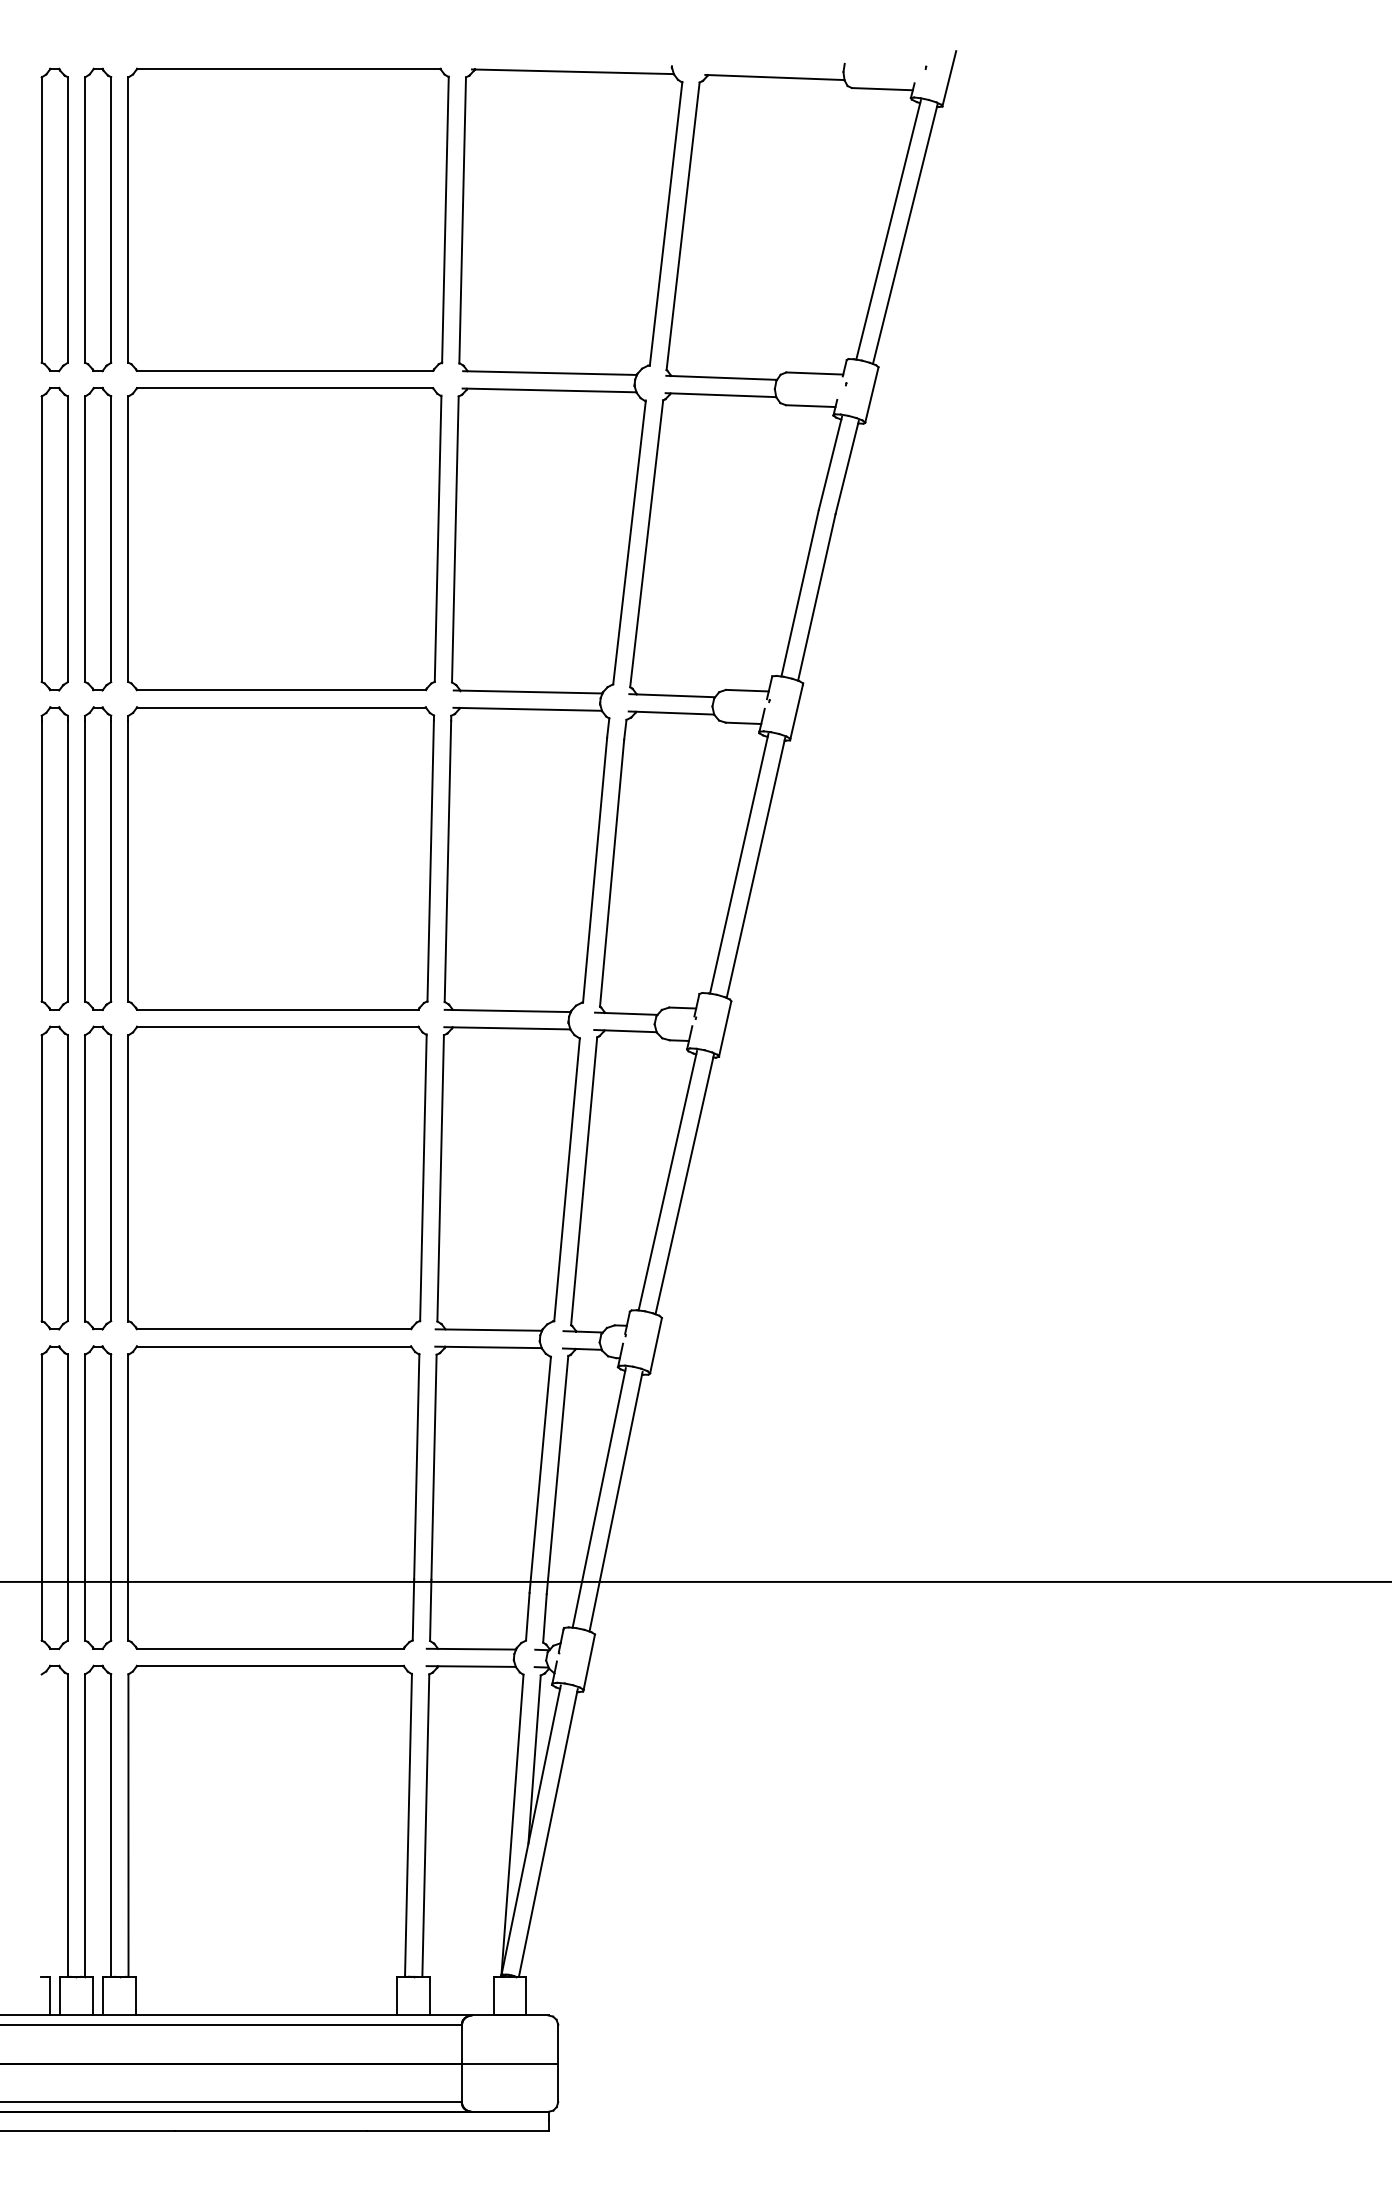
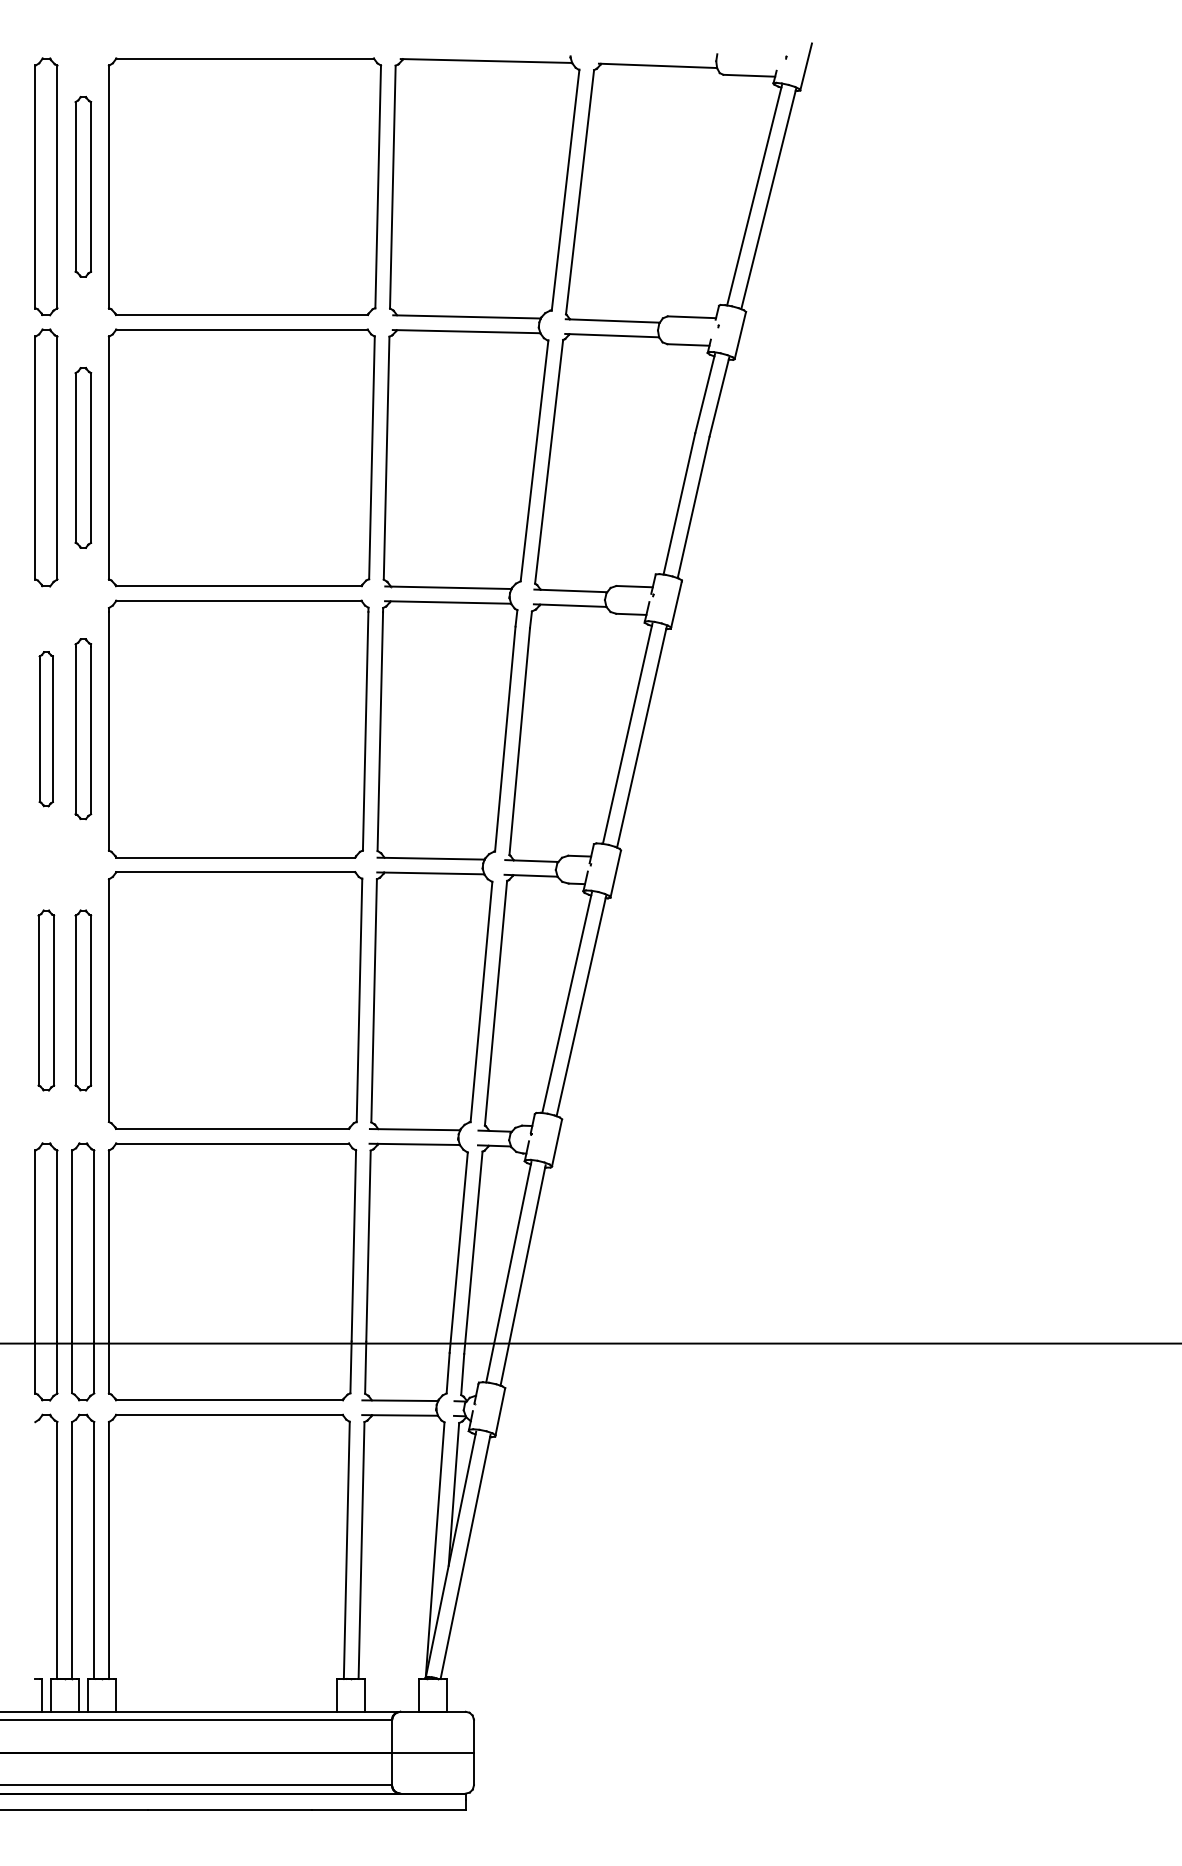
part: (98, 219) -> (83, 186), size x0.7
part: (98, 538) -> (83, 457), size x0.7
part: (54, 858) -> (46, 729), size x0.6
part: (98, 858) -> (83, 729), size x0.7
part: (54, 1177) -> (46, 1000), size x0.7
part: (98, 1177) -> (83, 1000), size x0.7

